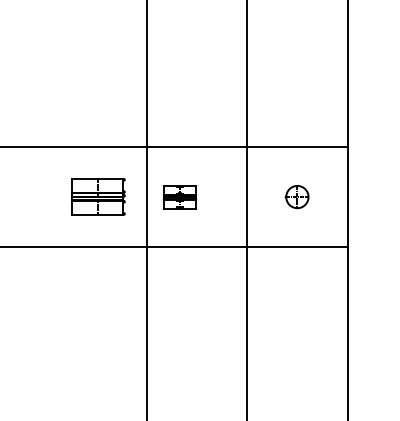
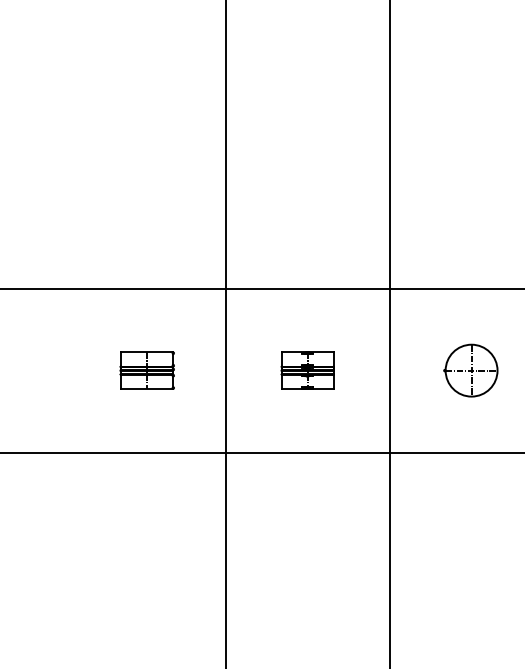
part: (296, 196) -> (469, 369), size x1.43
part: (98, 197) -> (147, 371), size x0.62
part: (179, 197) -> (306, 371), moved

